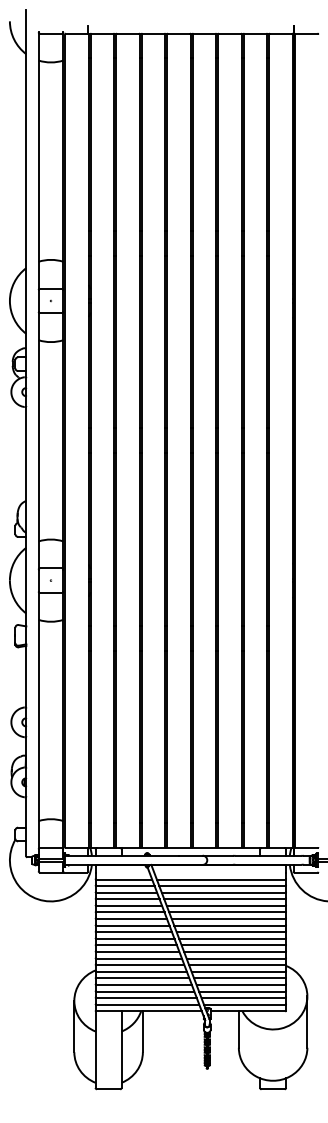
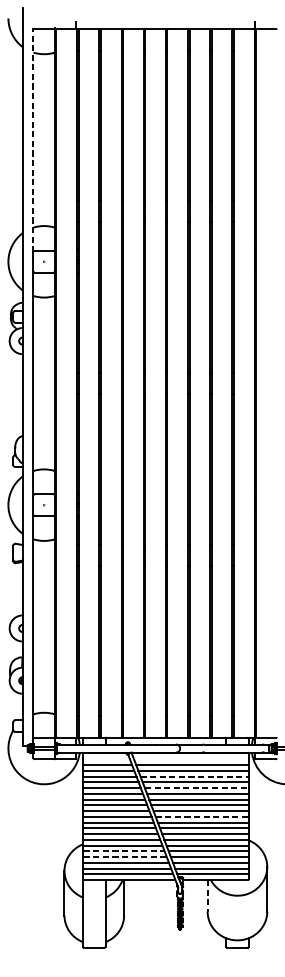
line: (38, 161) -> (33, 140), solid -> dashed
line: (223, 892) -> (194, 776), solid -> dashed
line: (226, 905) -> (196, 787), solid -> dashed
line: (232, 938) -> (202, 816), solid -> dashed
line: (142, 978) -> (123, 851), solid -> dashed
line: (144, 985) -> (125, 857), solid -> dashed
line: (238, 1030) -> (207, 896), solid -> dashed

